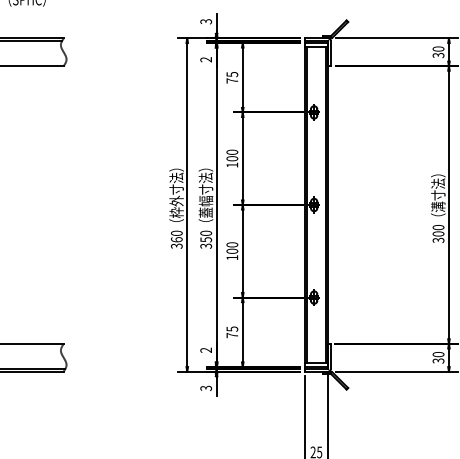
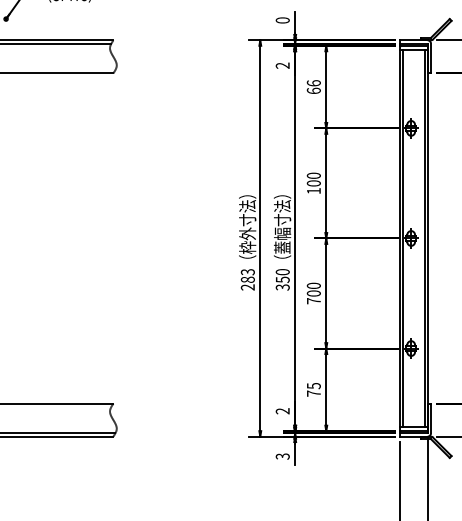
text: (205, 21) -> (281, 20), 3 -> 0
text: (232, 77) -> (314, 86), 75 -> 66
text: (176, 239) -> (247, 279), 360 -> 283
text: (232, 257) -> (314, 300), 100 -> 700

